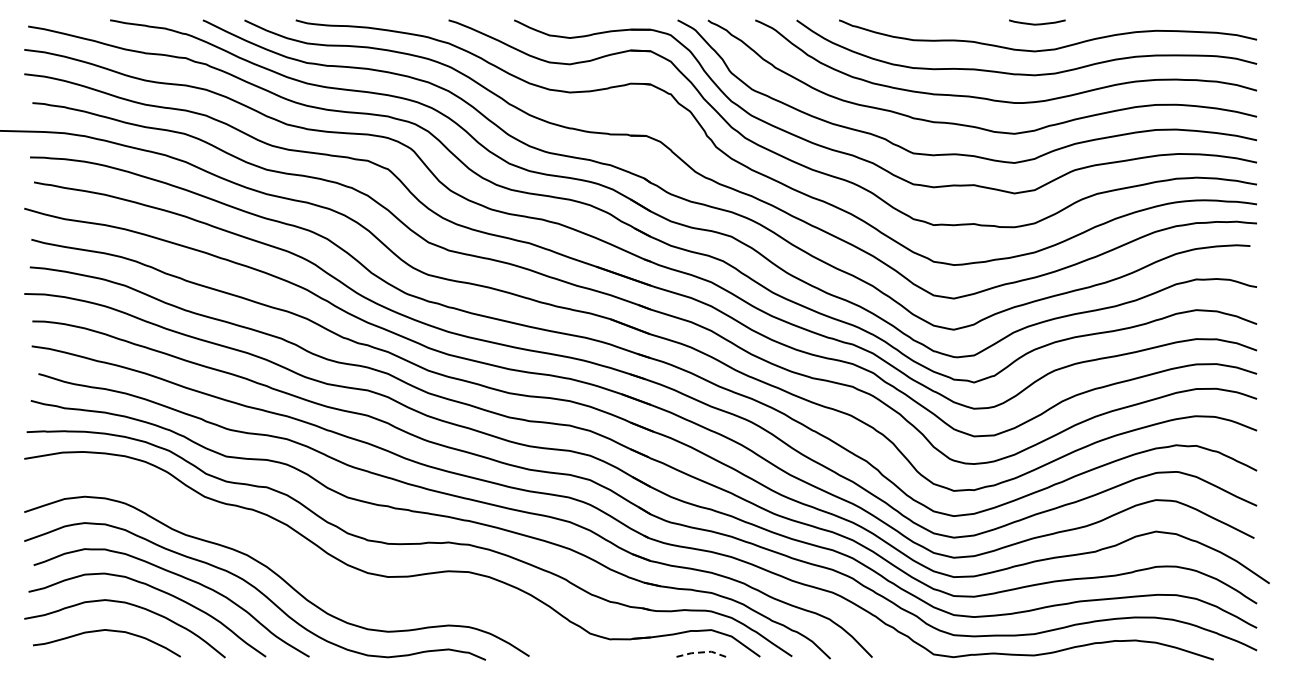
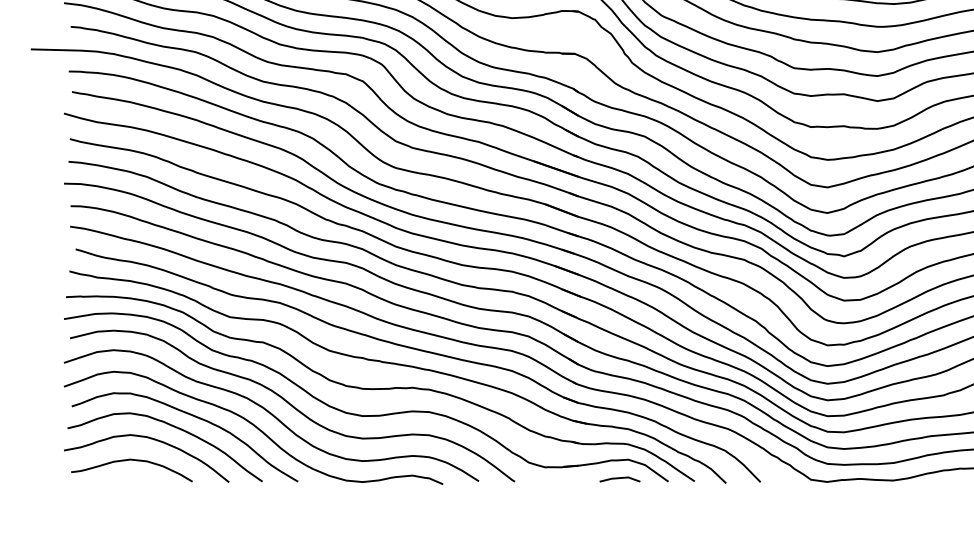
curve: (302, 564) -> (292, 405), added
line: (700, 652) -> (619, 478), dashed -> solid

